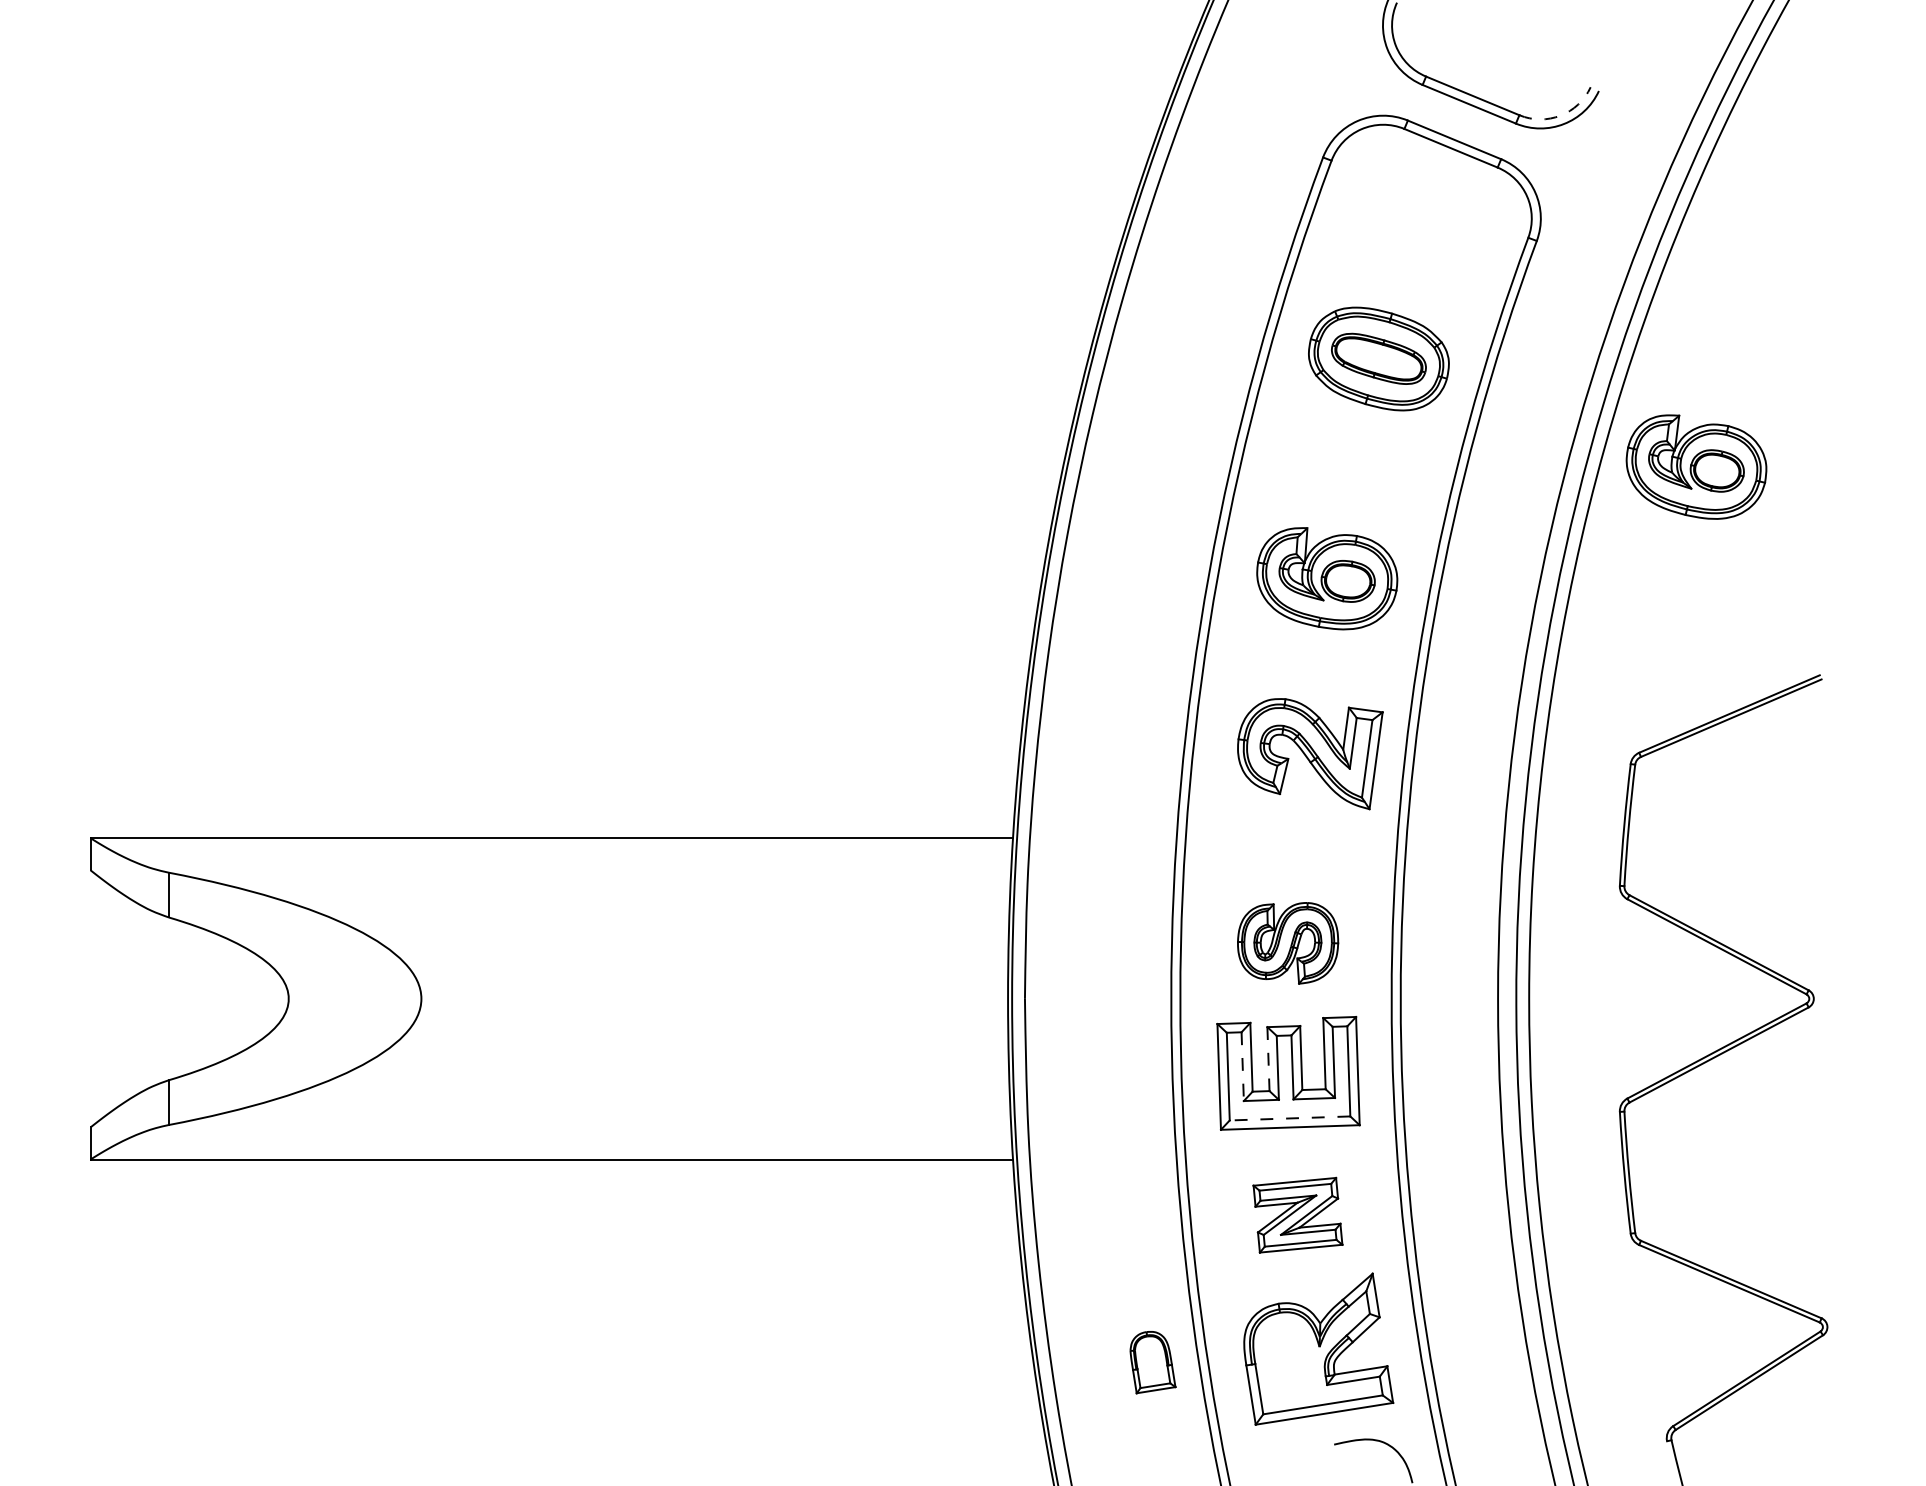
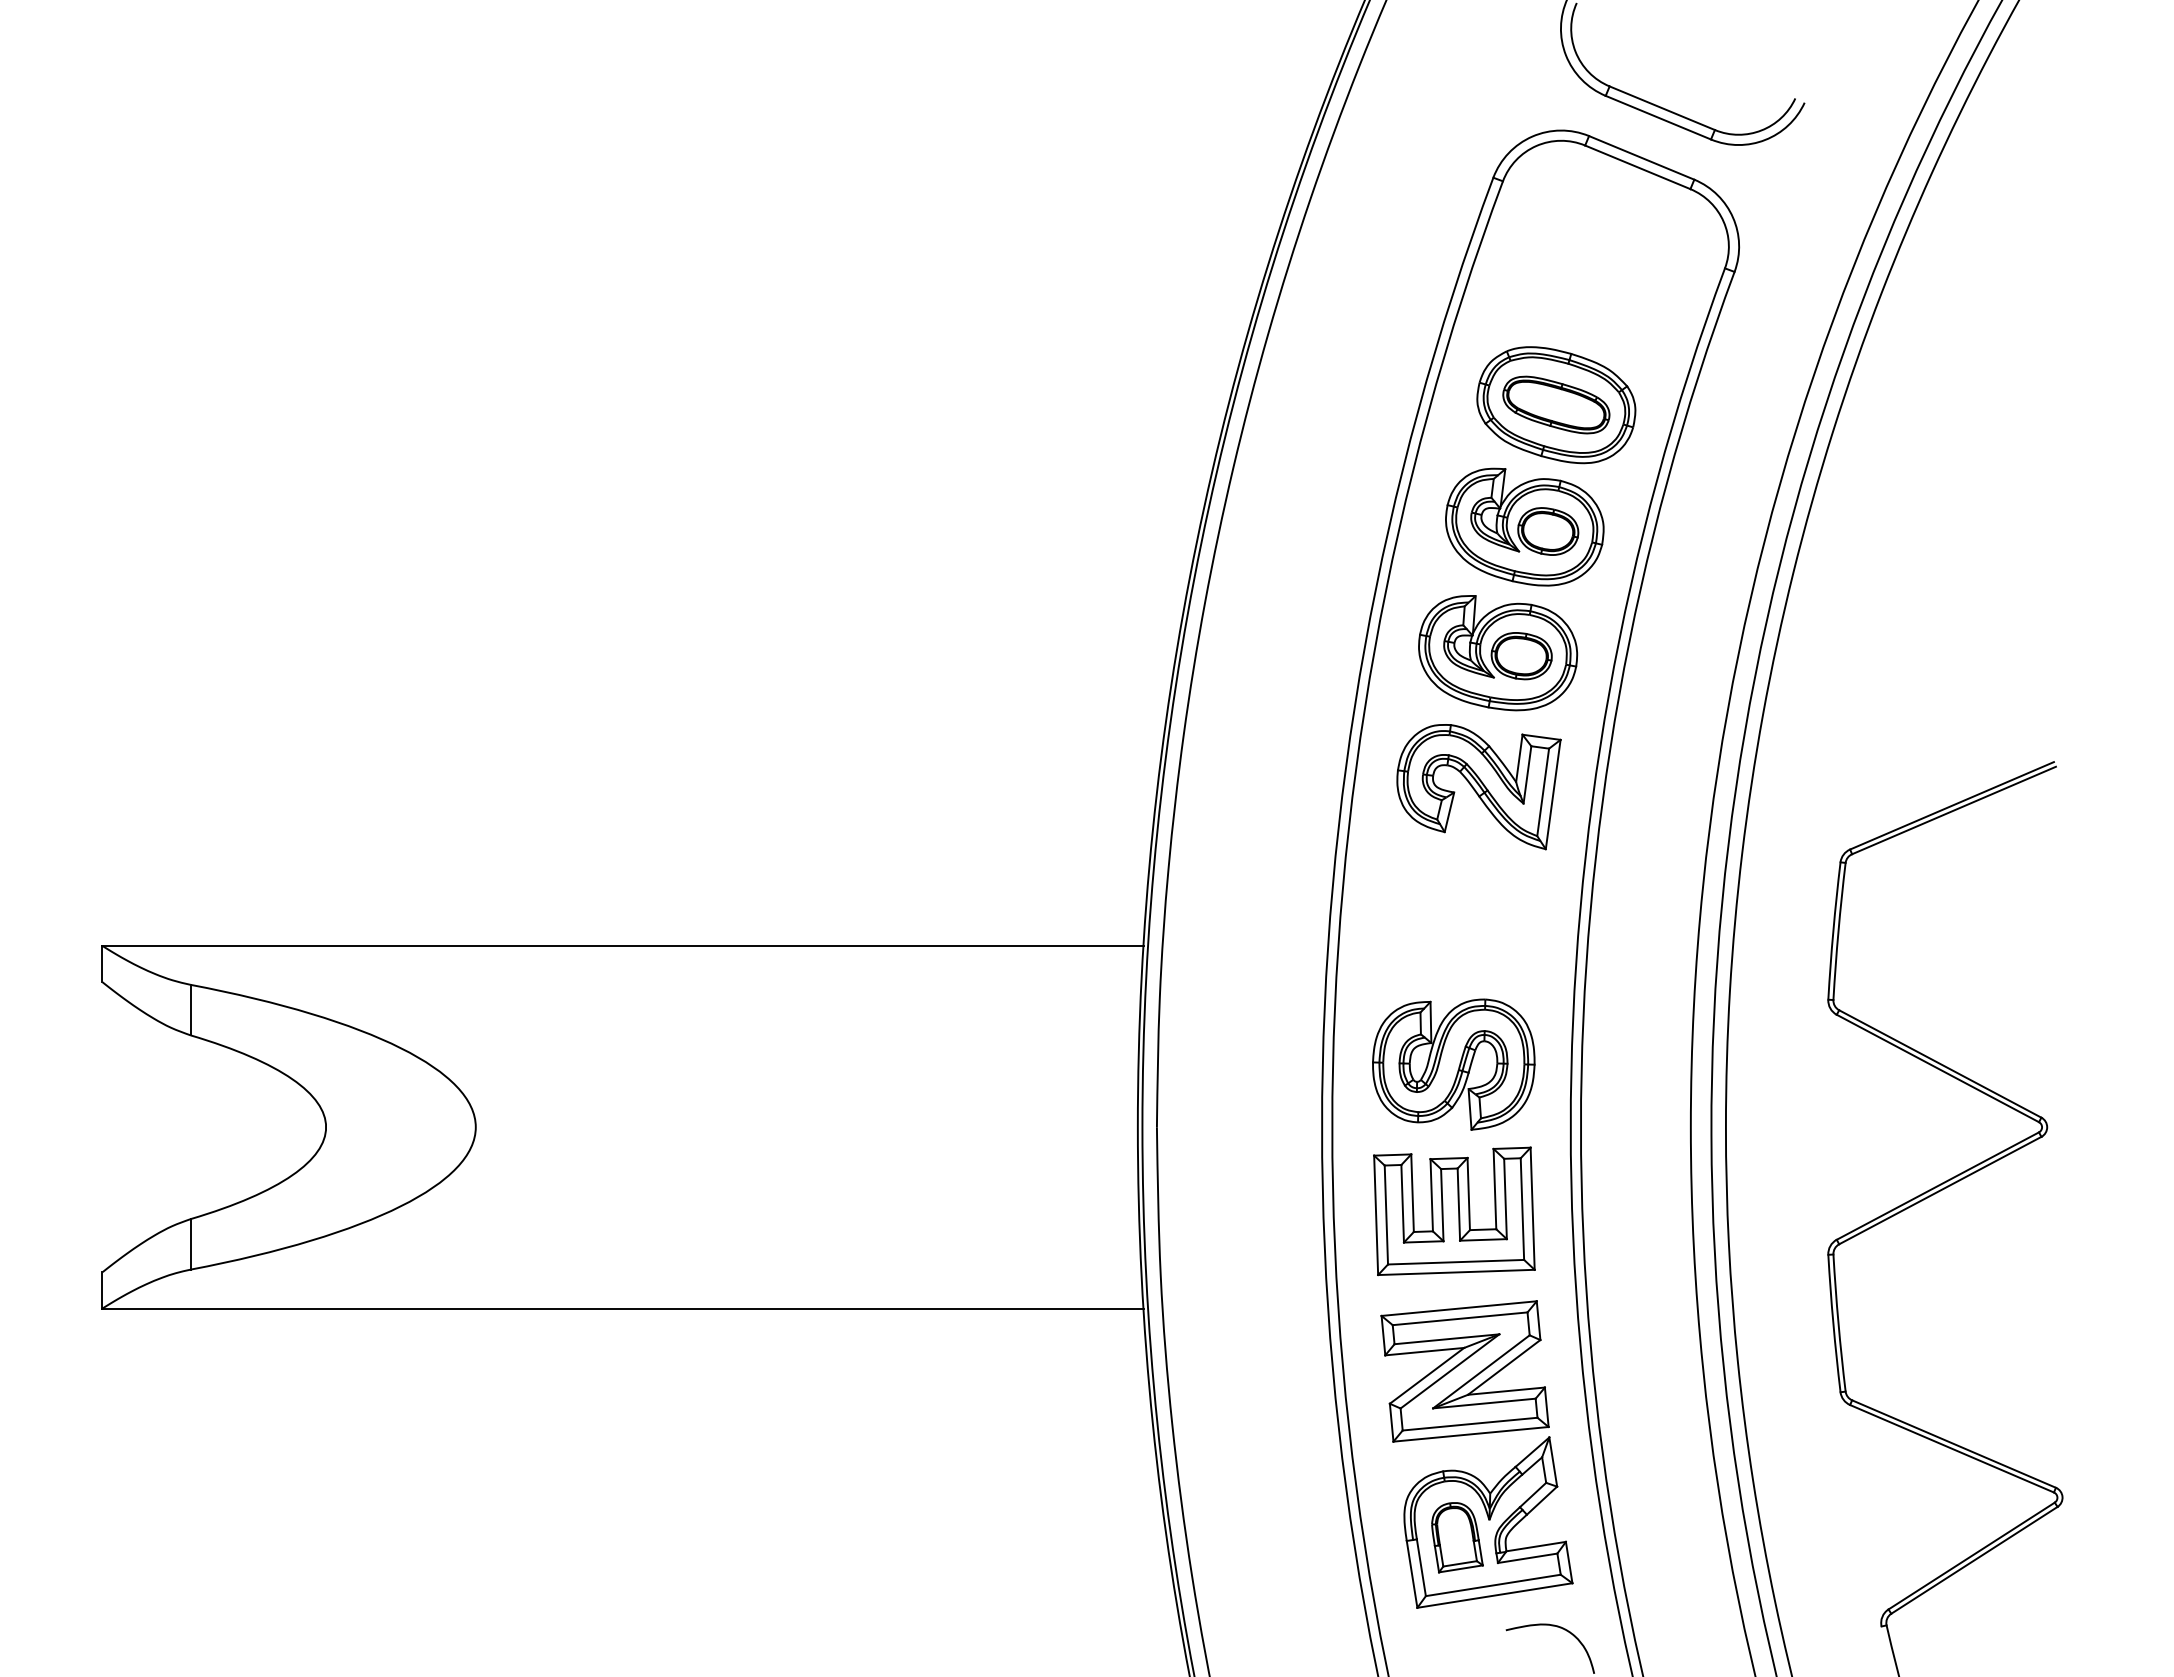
arc: (1560, 115) -> (1761, 130), dashed -> solid
part: (1696, 466) -> (1524, 526), moved
part: (1309, 754) -> (1478, 787), moved
part: (1287, 943) -> (1453, 1064), size x1.43
line: (1268, 1059) -> (1431, 1195), dashed -> solid
line: (1242, 1066) -> (1402, 1203), dashed -> solid
line: (1289, 1118) -> (1455, 1262), dashed -> solid
part: (1297, 1215) -> (1464, 1371), size x1.67
part: (1153, 1362) -> (1457, 1537), moved

